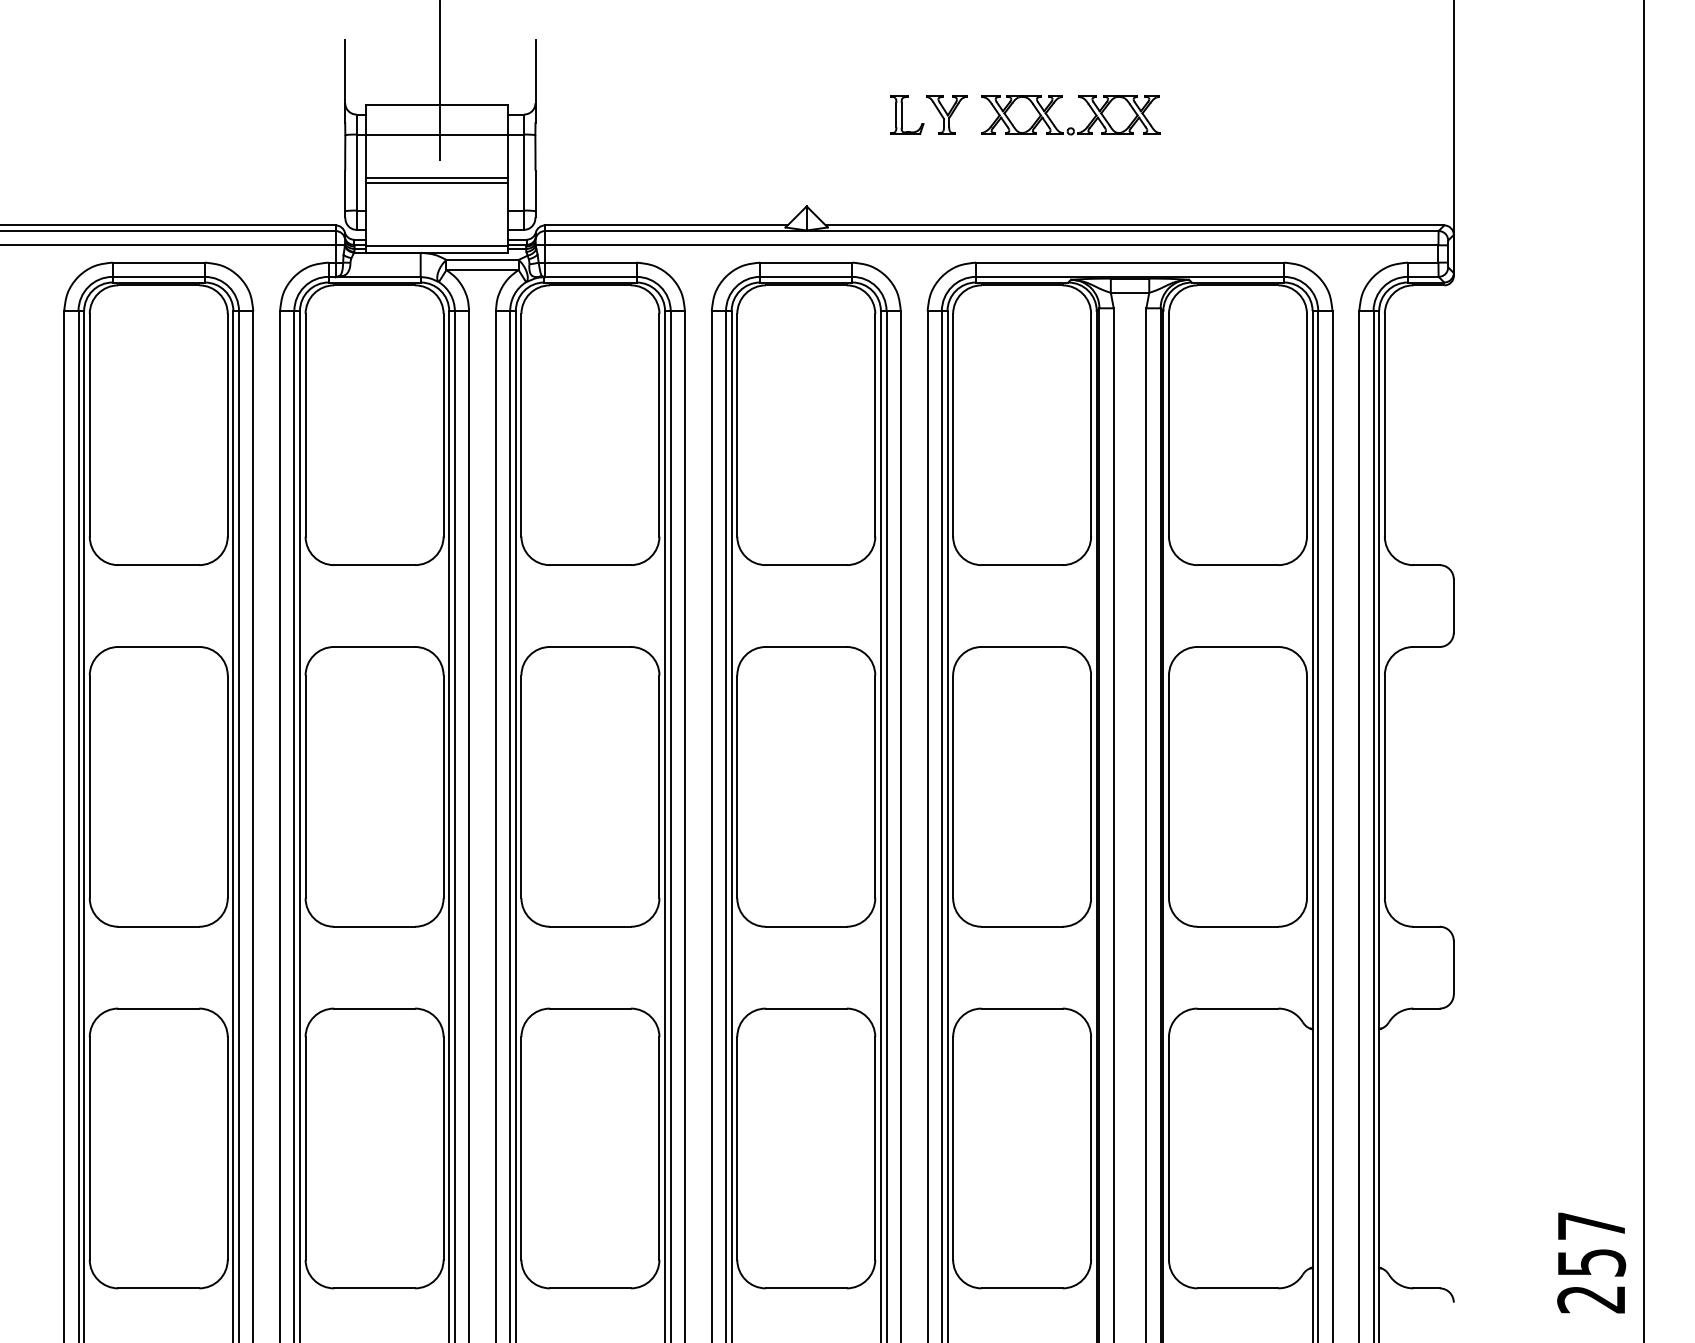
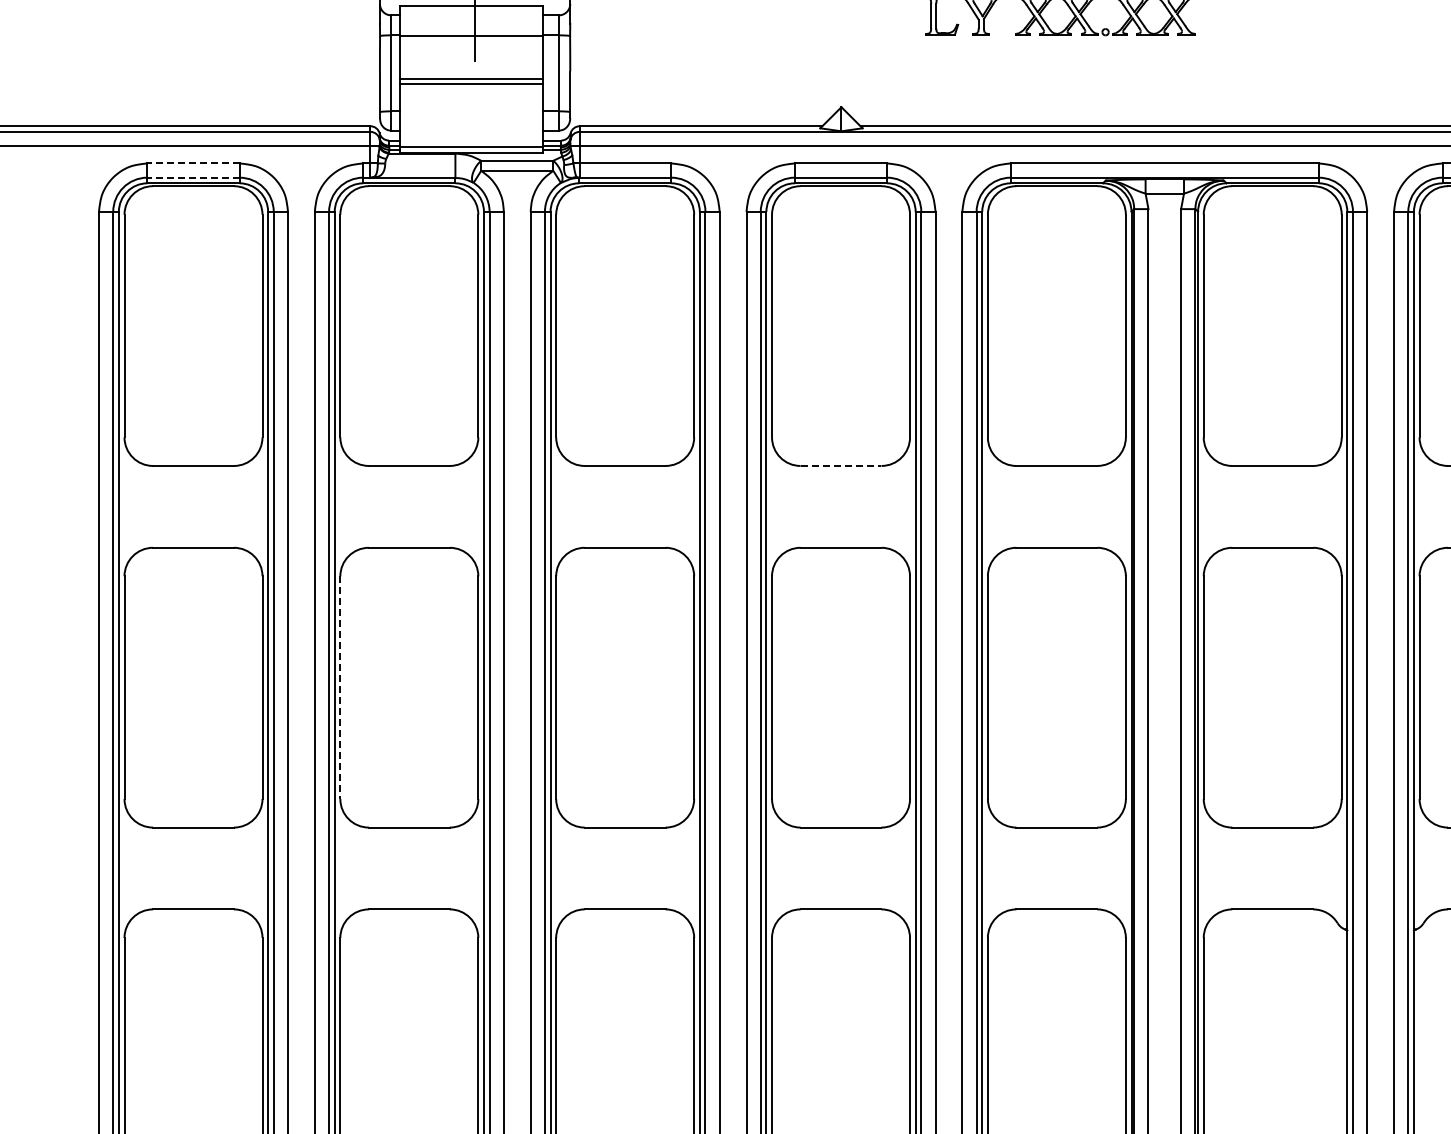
line: (158, 262) -> (193, 163), solid -> dashed
line: (158, 276) -> (193, 177), solid -> dashed
line: (806, 565) -> (841, 466), solid -> dashed
line: (305, 787) -> (340, 688), solid -> dashed

